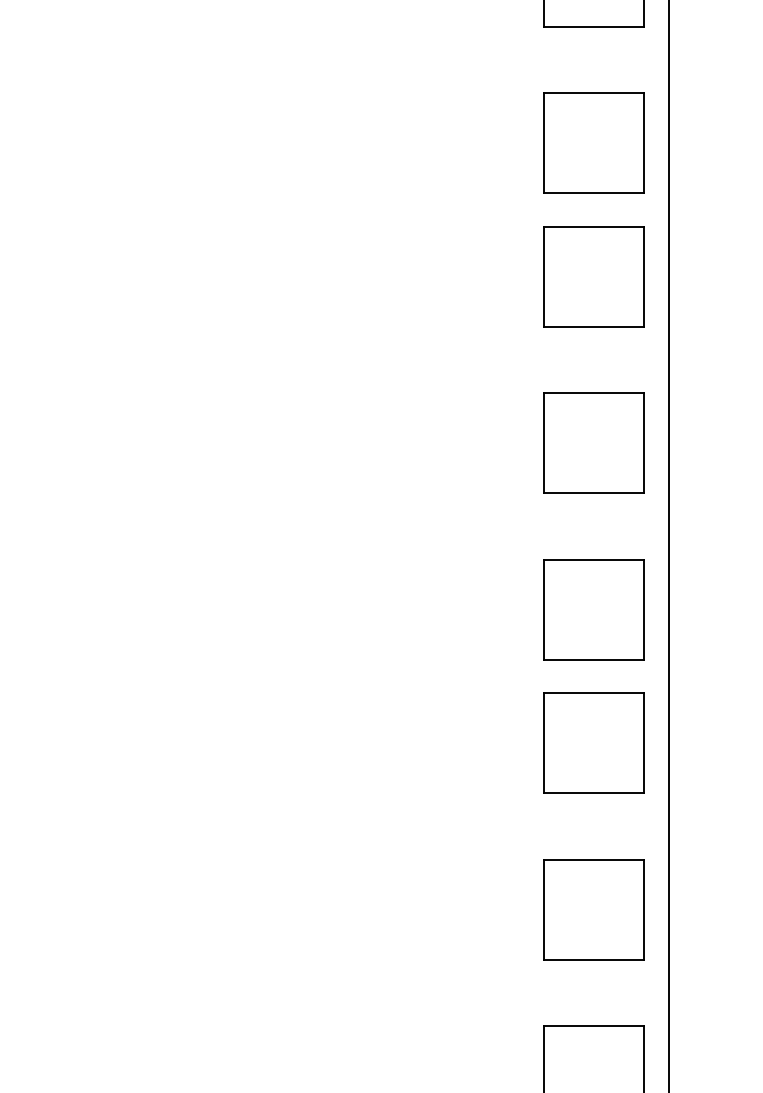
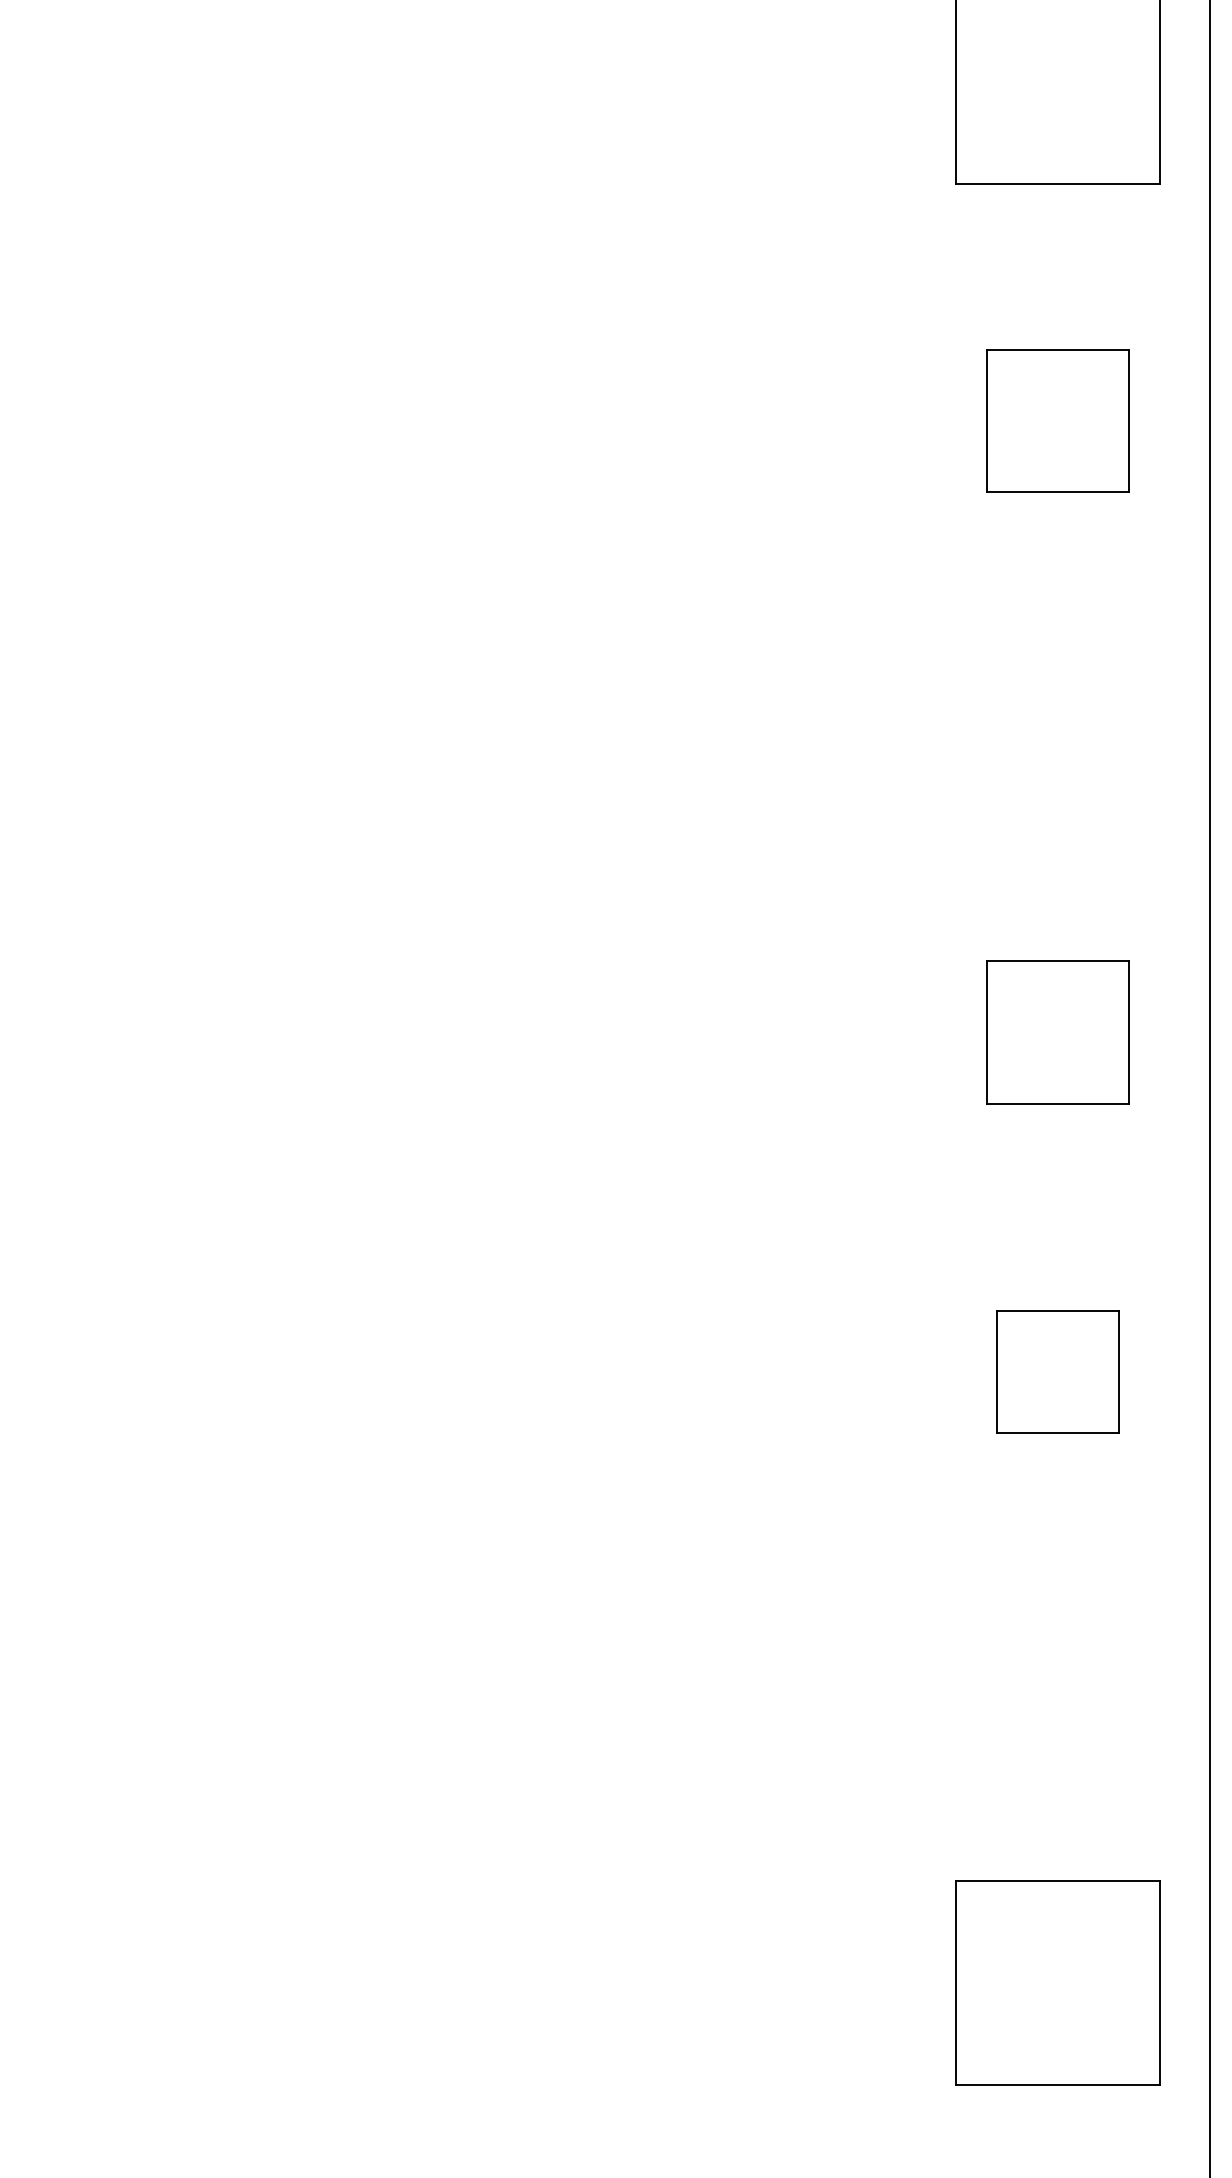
part: (593, 142) -> (1056, 419), size x0.7
part: (593, 276) -> (1056, 692), removed
part: (593, 442) -> (1056, 1031), size x0.7
part: (593, 609) -> (1056, 1371), size x0.6
part: (593, 742) -> (1056, 1642), removed

